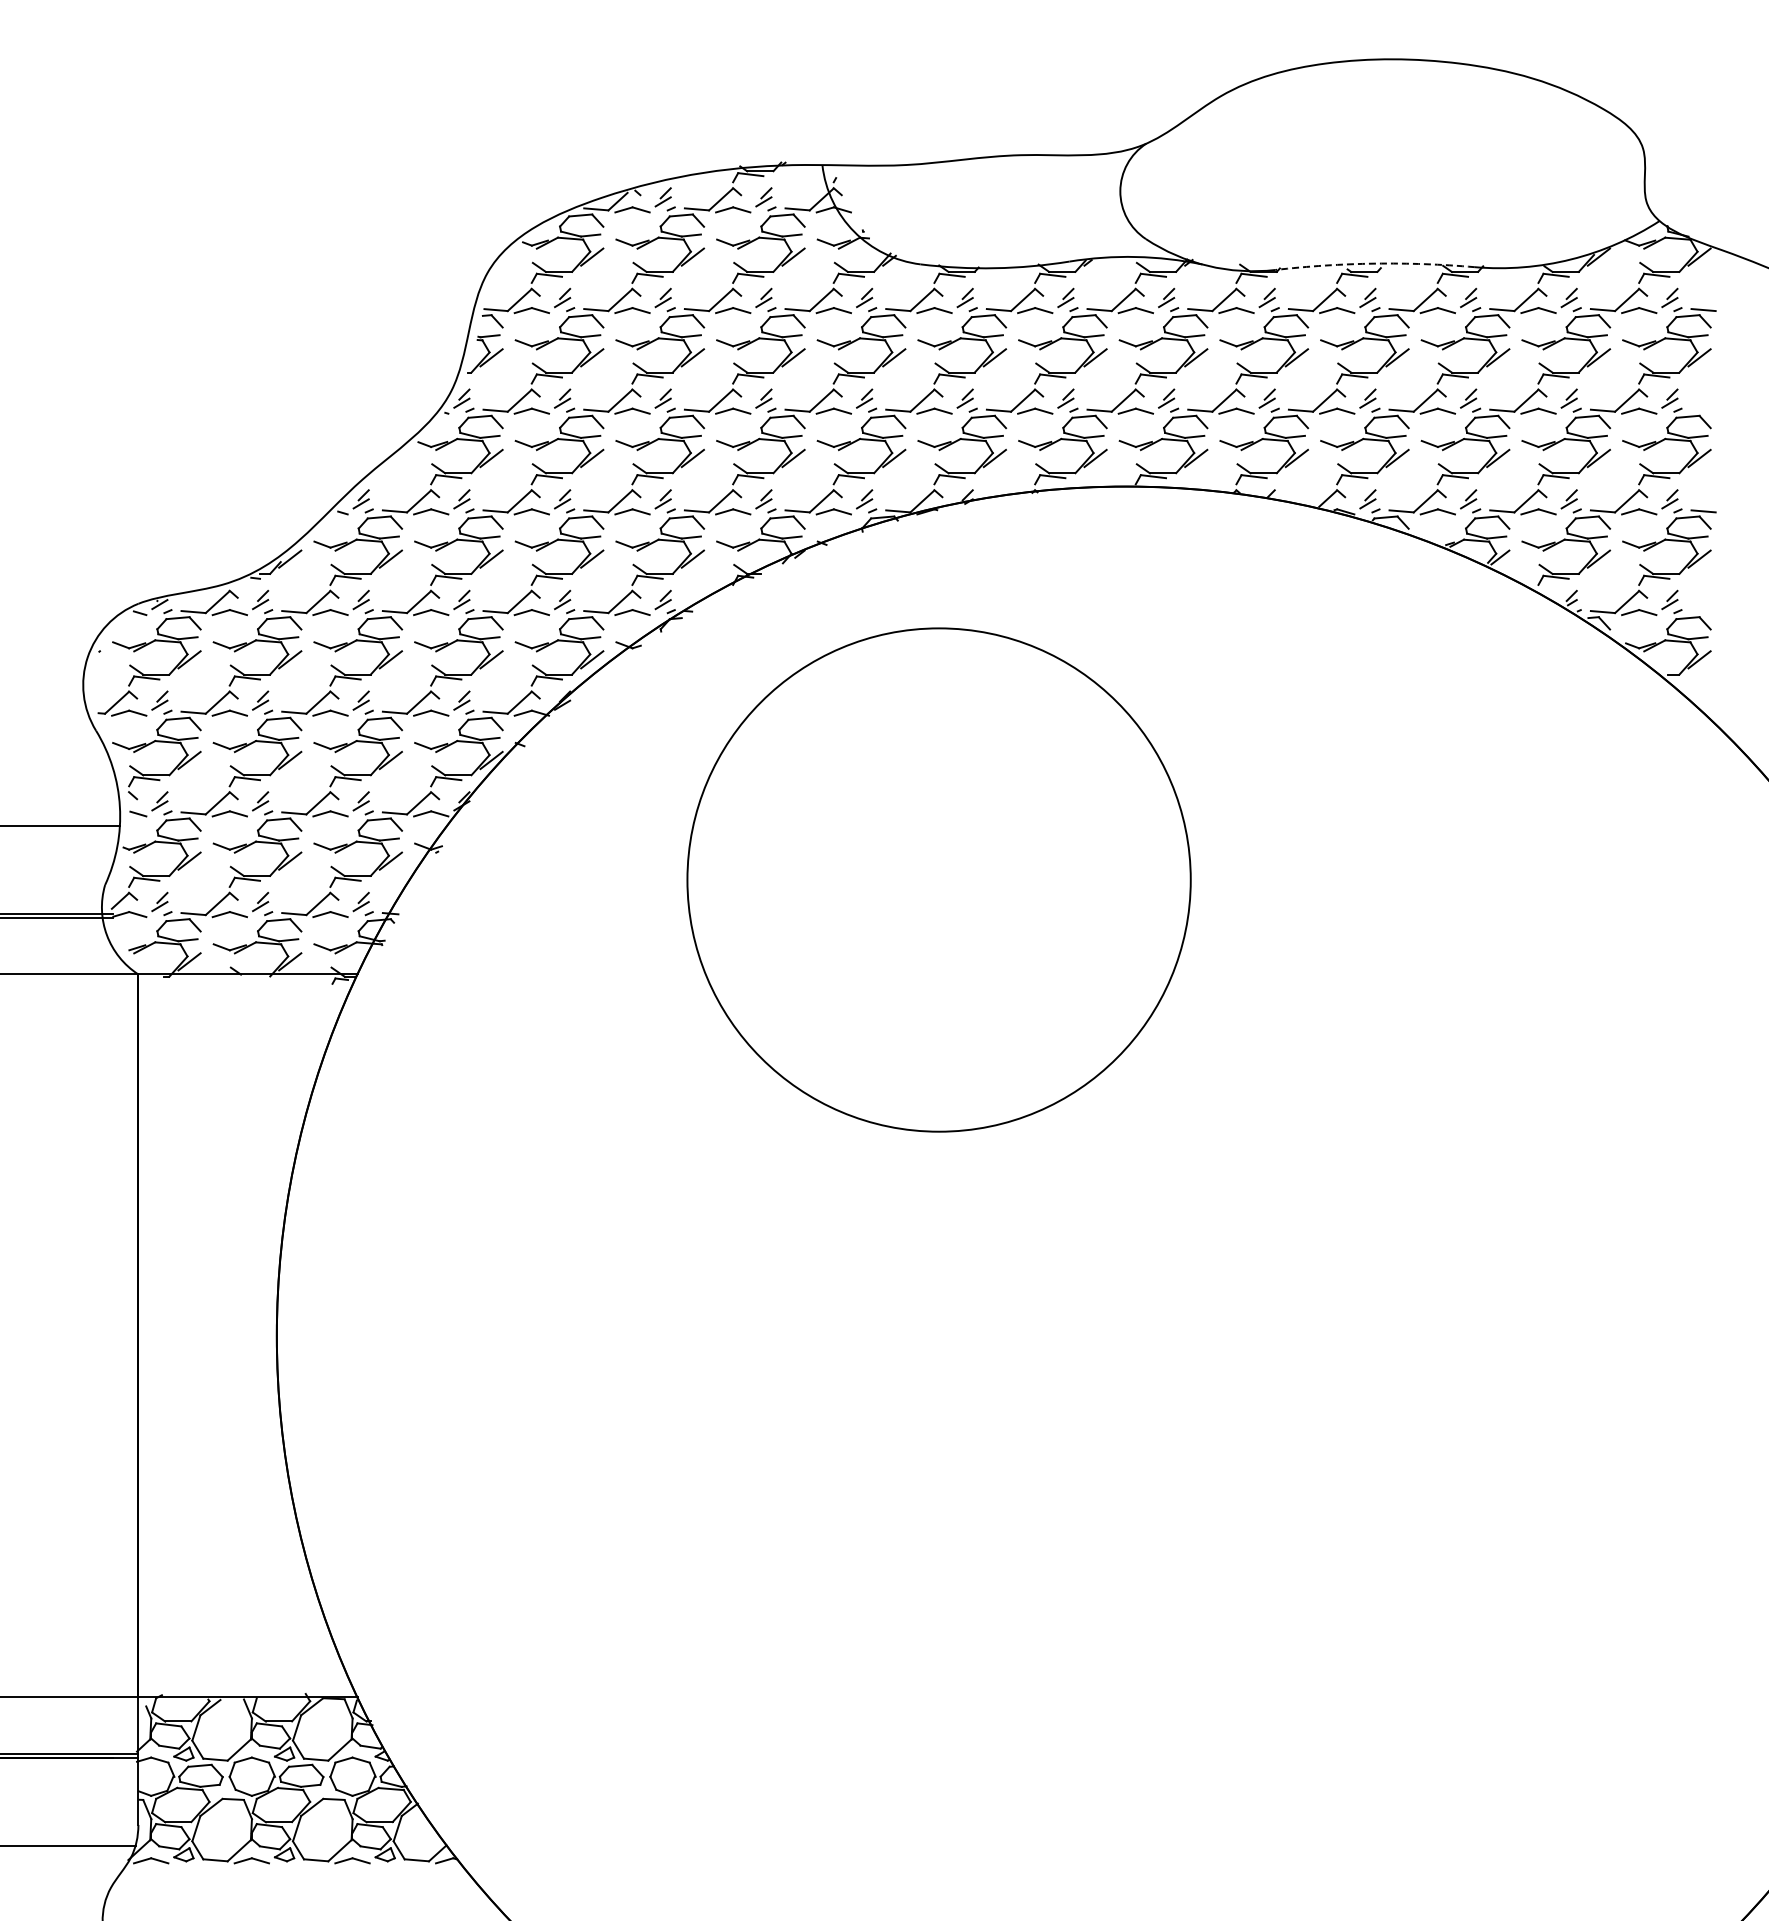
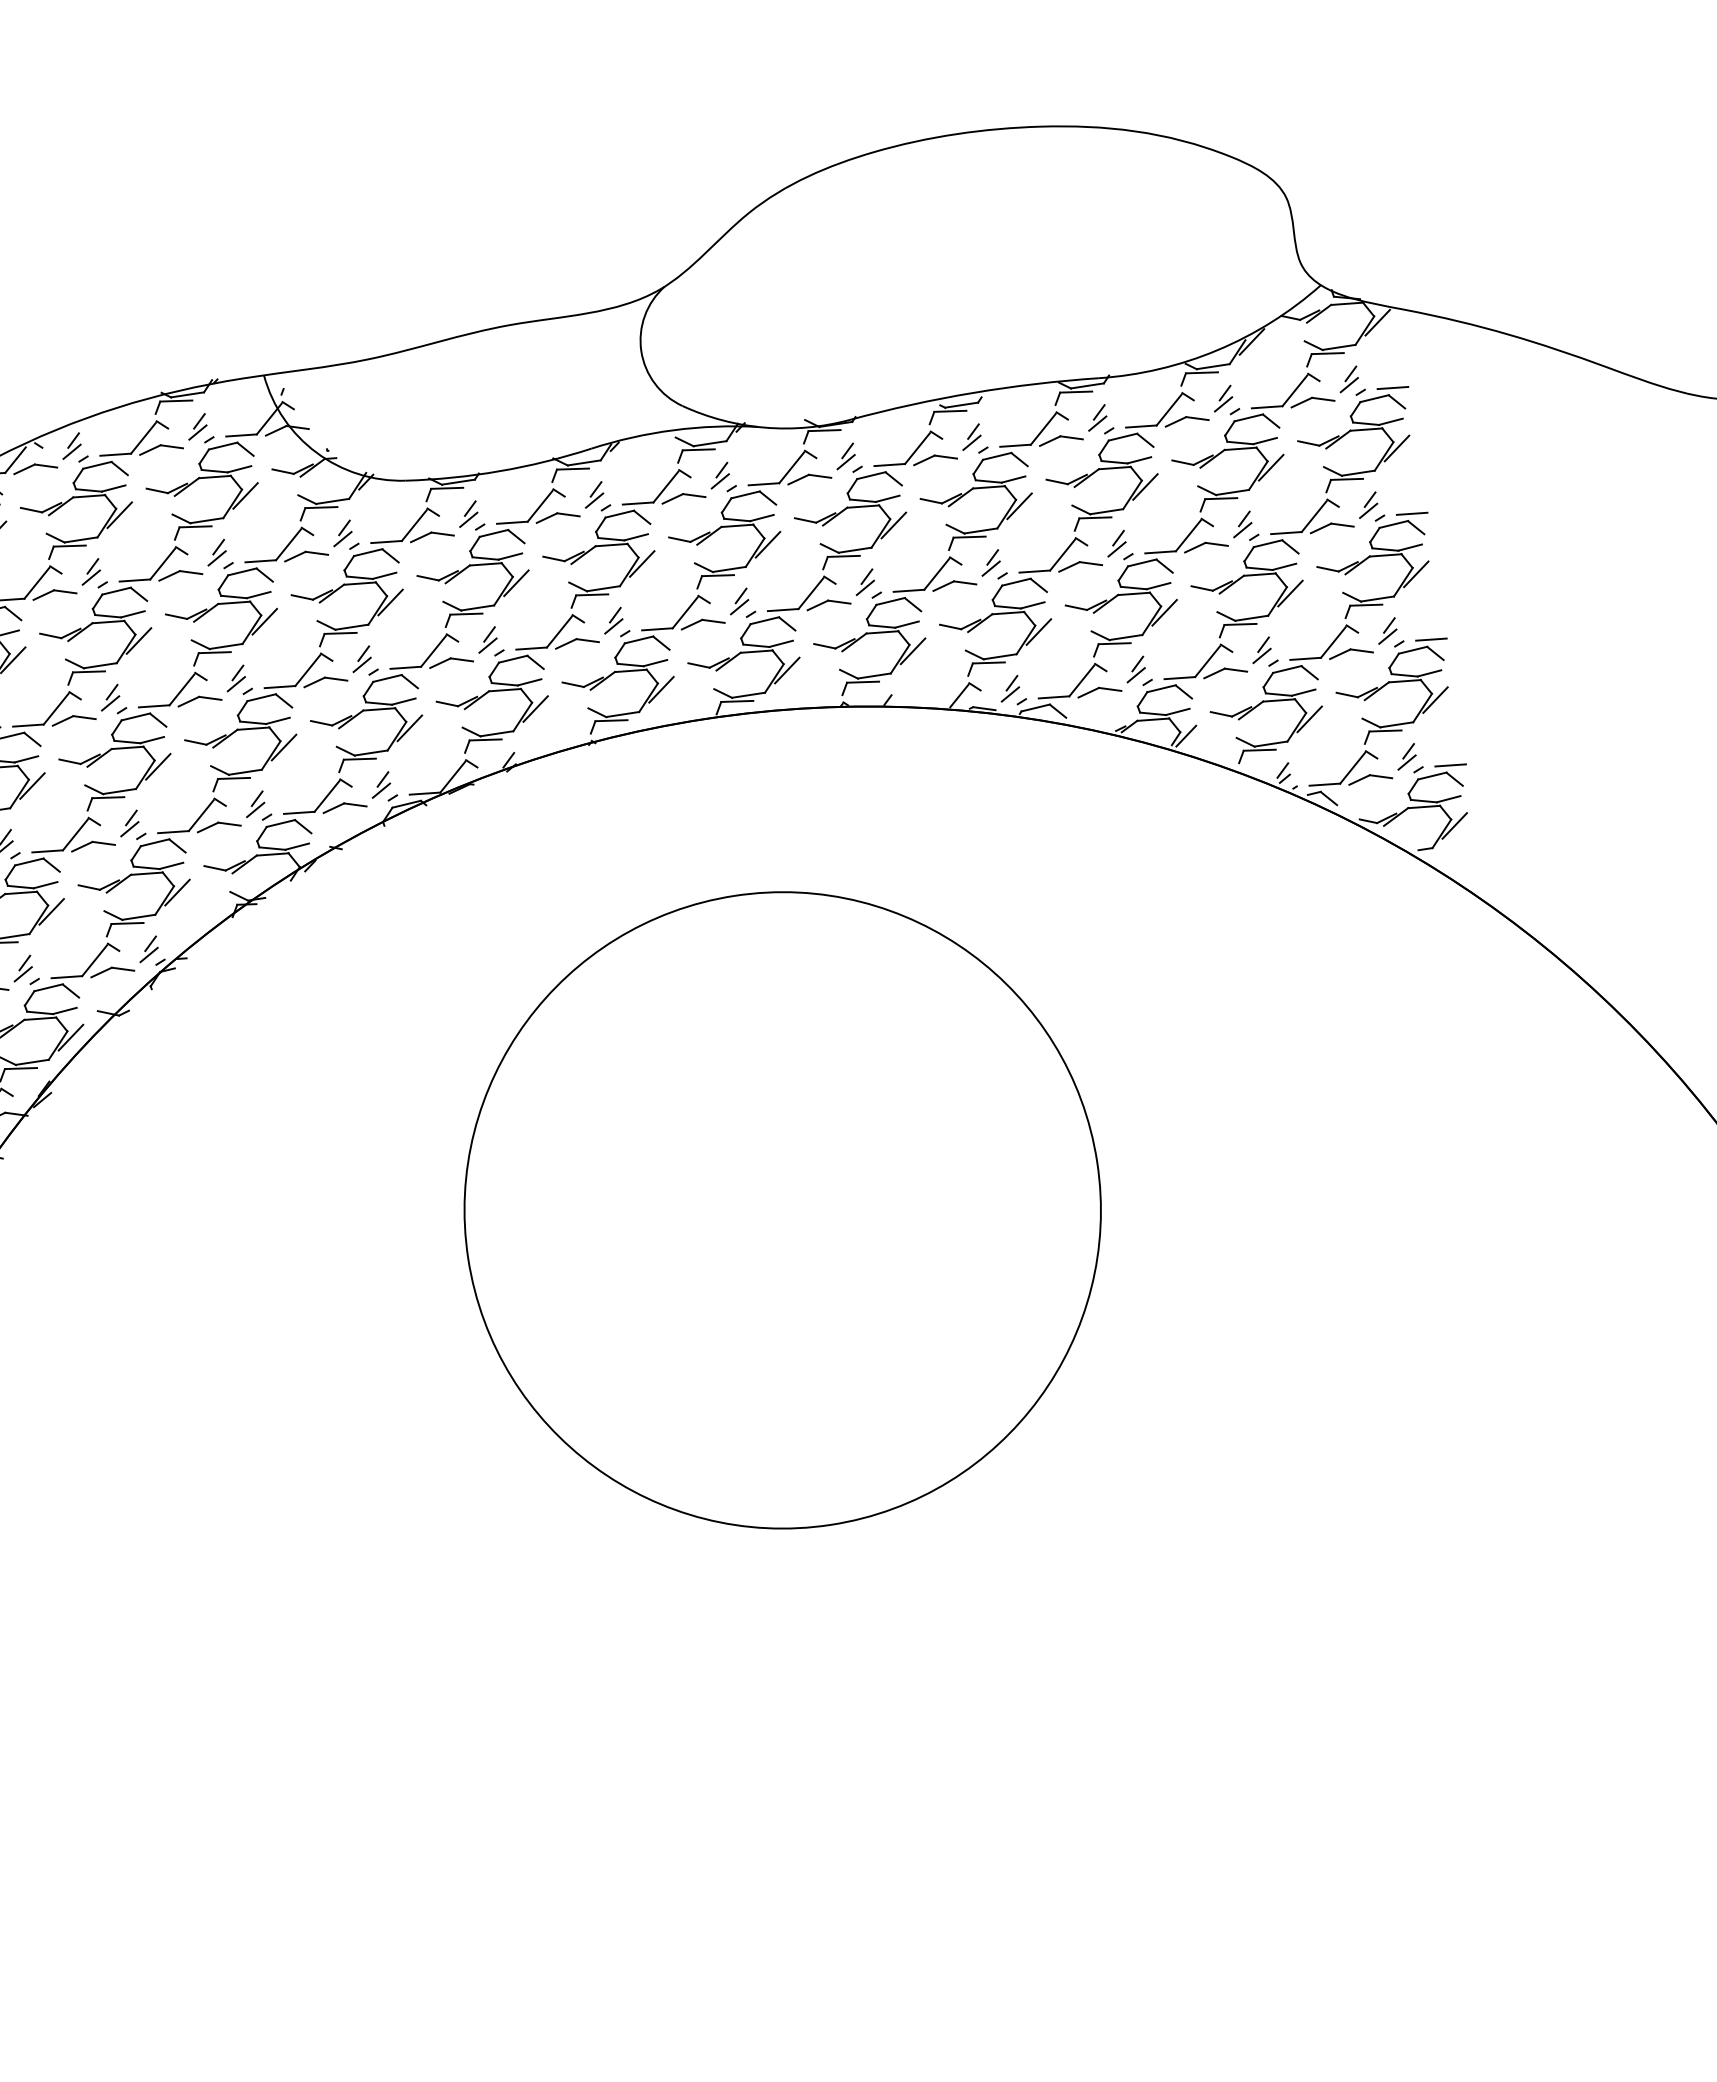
arc: (1374, 263) -> (972, 392), dashed -> solid
line: (1703, 410) -> (1411, 513), added
line: (1703, 612) -> (1450, 766), added
circle: (938, 879) -> (781, 1209), moved

